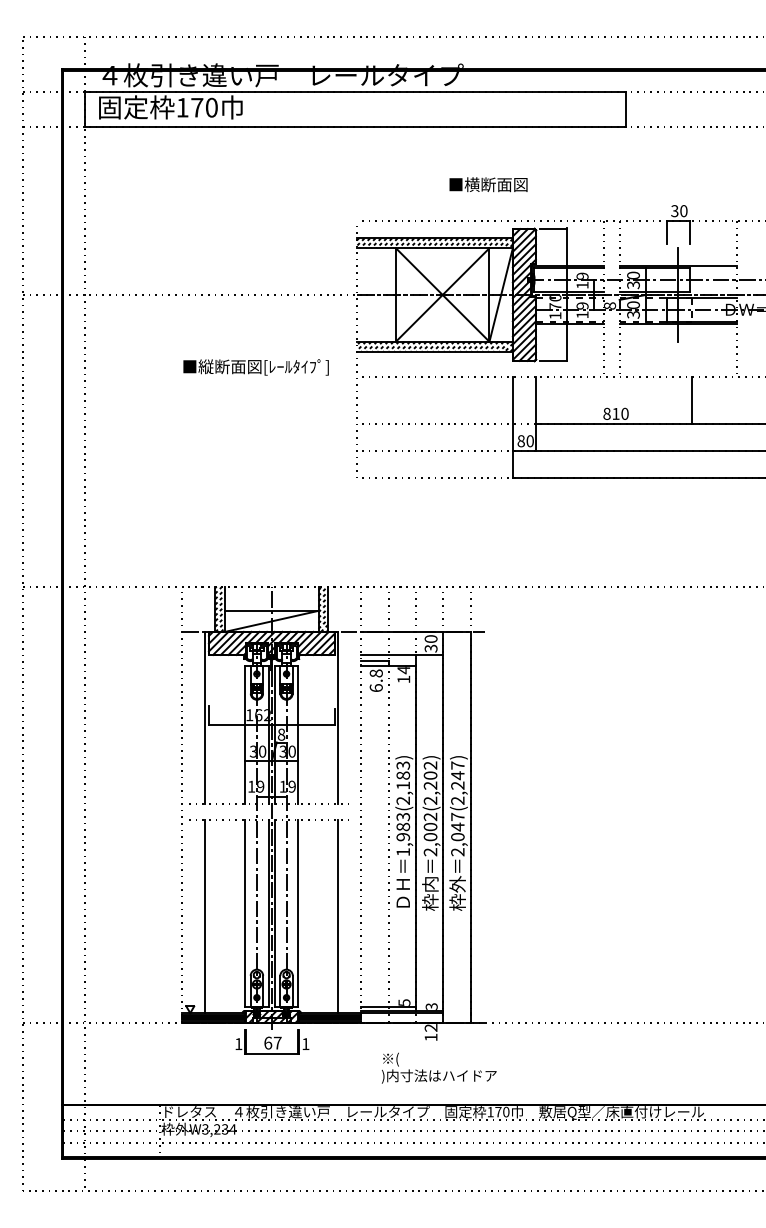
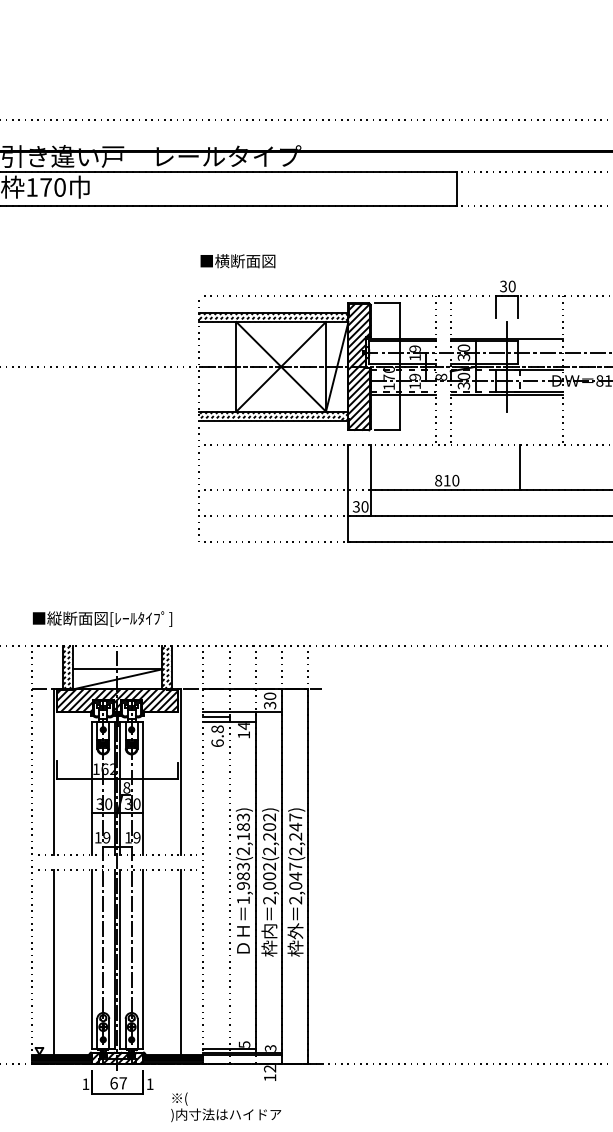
text: (488, 184) -> (237, 260), moved
text: (255, 367) -> (101, 619), moved
text: (520, 441) -> (355, 507), 80 -> 30
text: (439, 1067) -> (226, 1106), moved

